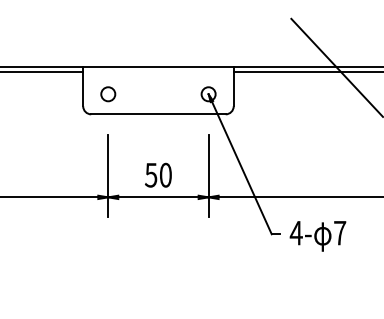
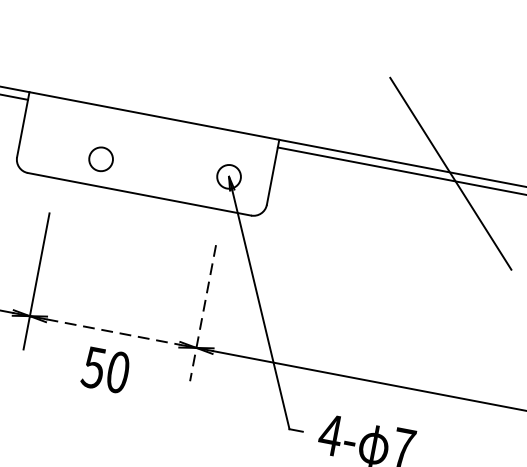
circle: (108, 94) -> (101, 159), moved
text: (158, 174) -> (106, 368), moved
line: (208, 176) -> (202, 313), solid -> dashed
line: (158, 197) -> (113, 332), solid -> dashed

